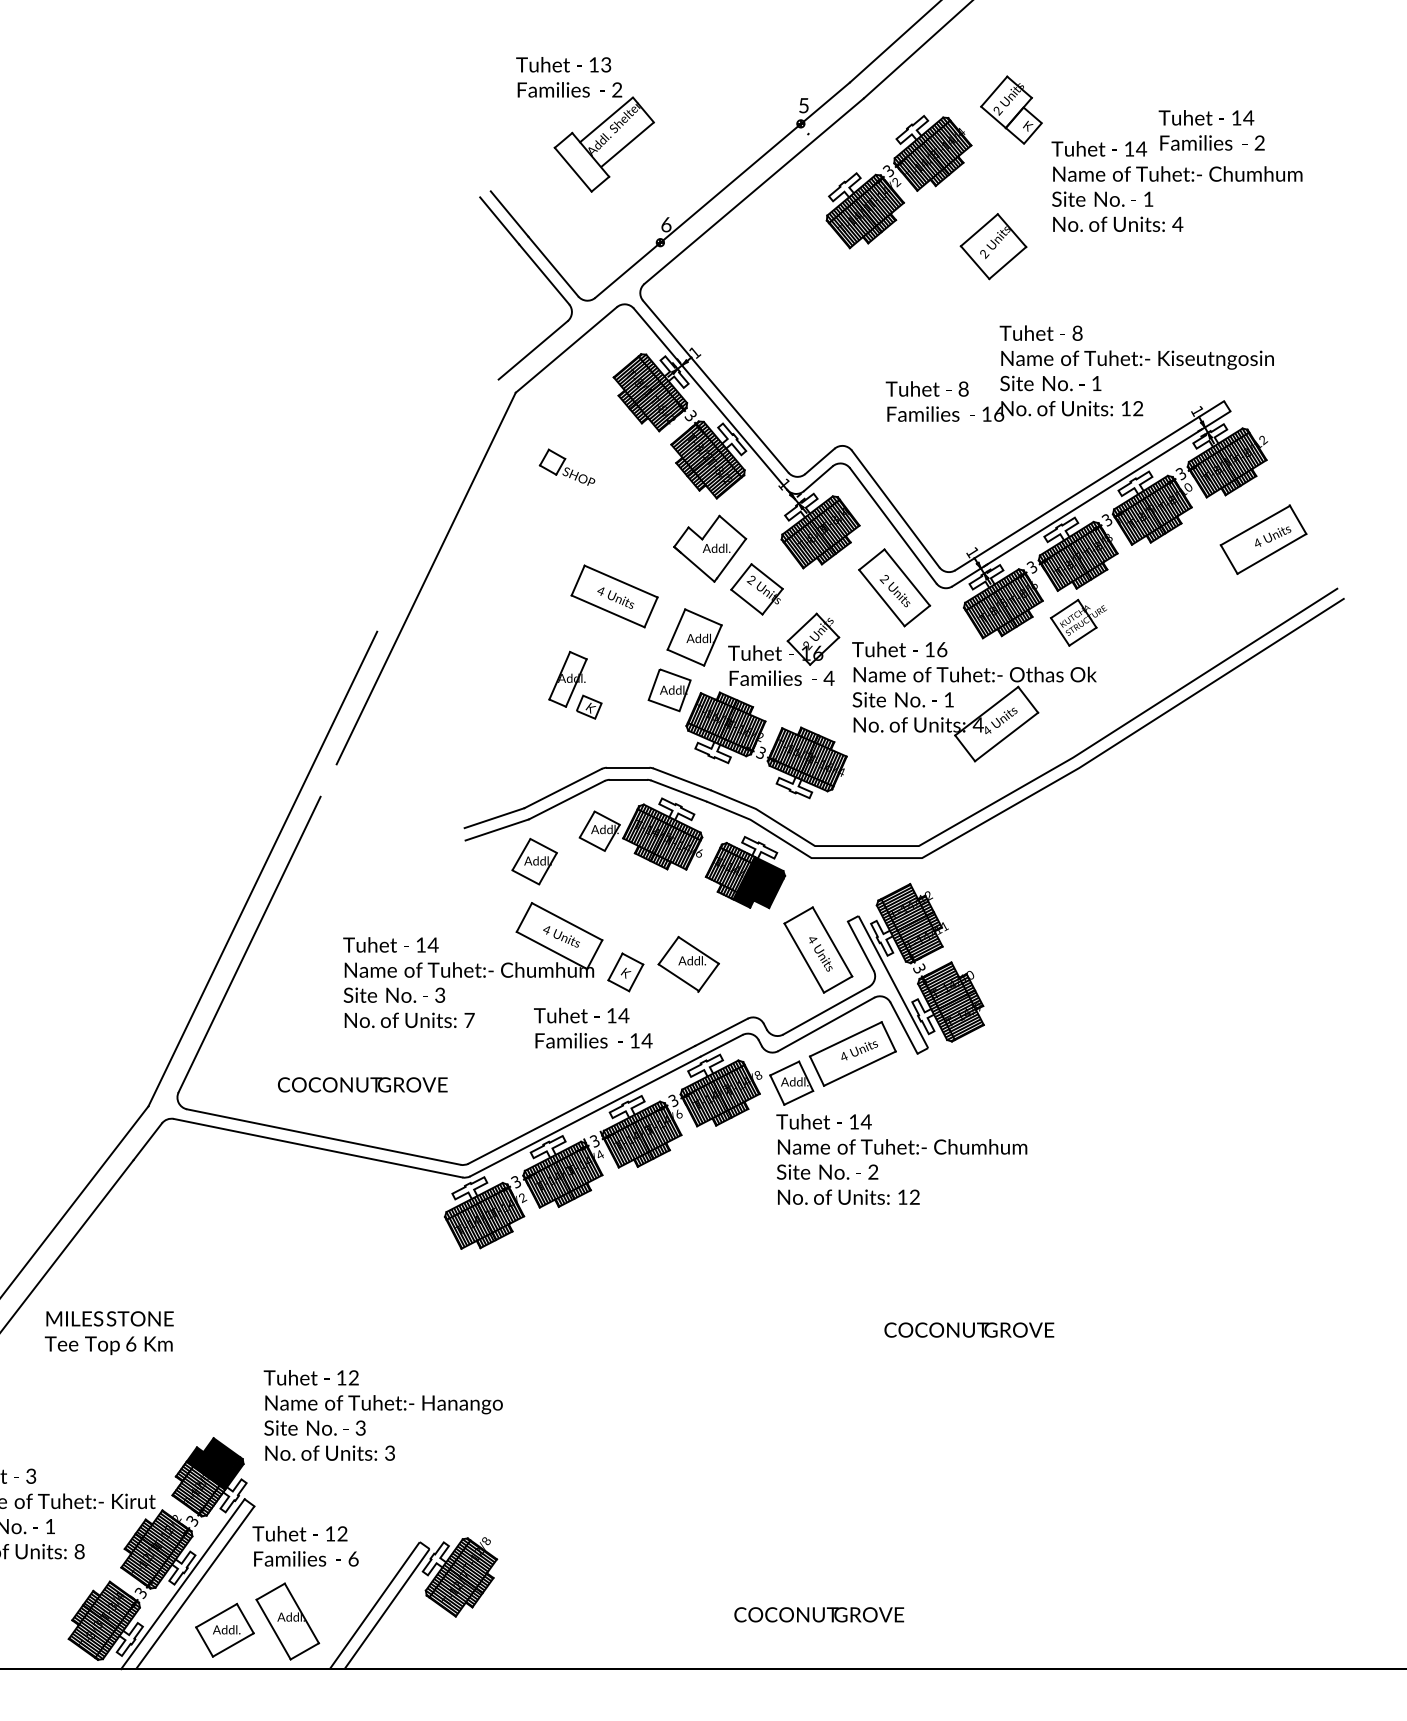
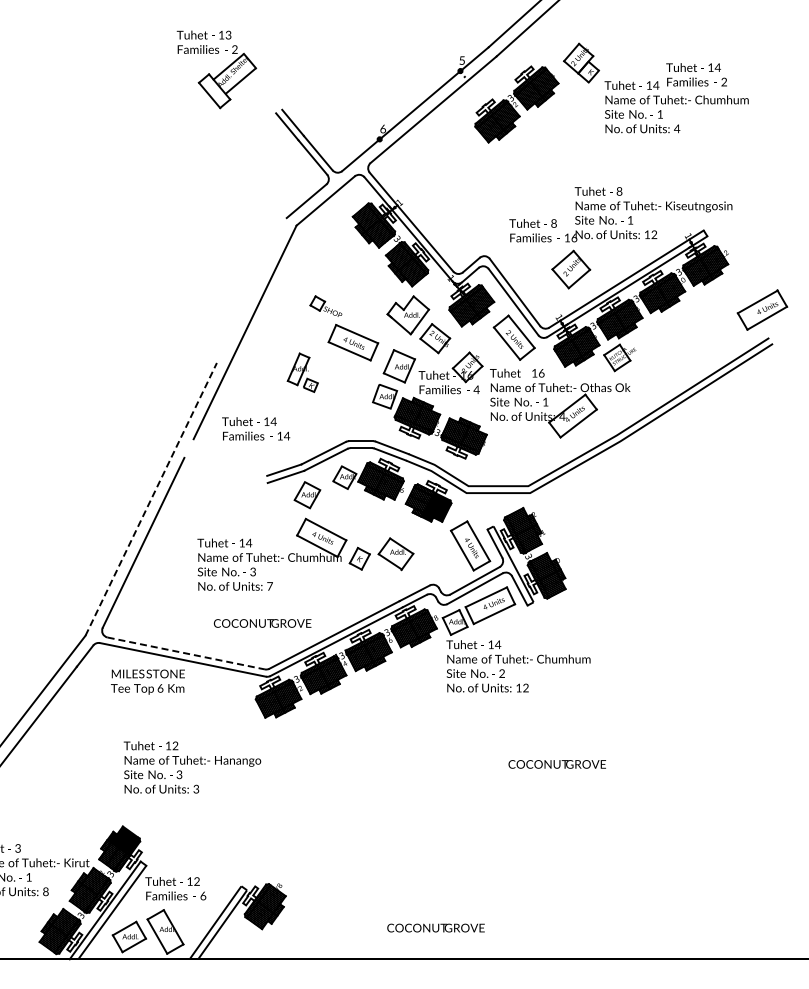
part: (585, 124) -> (216, 69), moved
part: (994, 246) -> (571, 269), moved
part: (566, 465) -> (325, 305), moved
part: (1263, 538) -> (762, 309), moved
part: (574, 684) -> (302, 372), moved
line: (263, 867) -> (151, 498), solid -> dashed
text: (593, 1027) -> (256, 428), moved
text: (362, 1084) -> (262, 623), moved
line: (324, 1137) -> (186, 653), solid -> dashed
text: (108, 1331) -> (147, 681), moved
text: (383, 1415) -> (192, 767), moved
text: (818, 1613) -> (435, 927), moved

